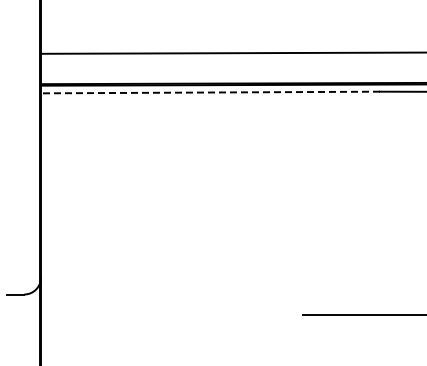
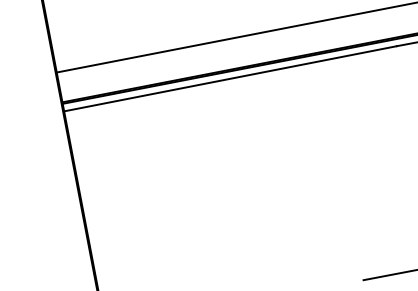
line: (210, 92) -> (230, 78), dashed -> solid

